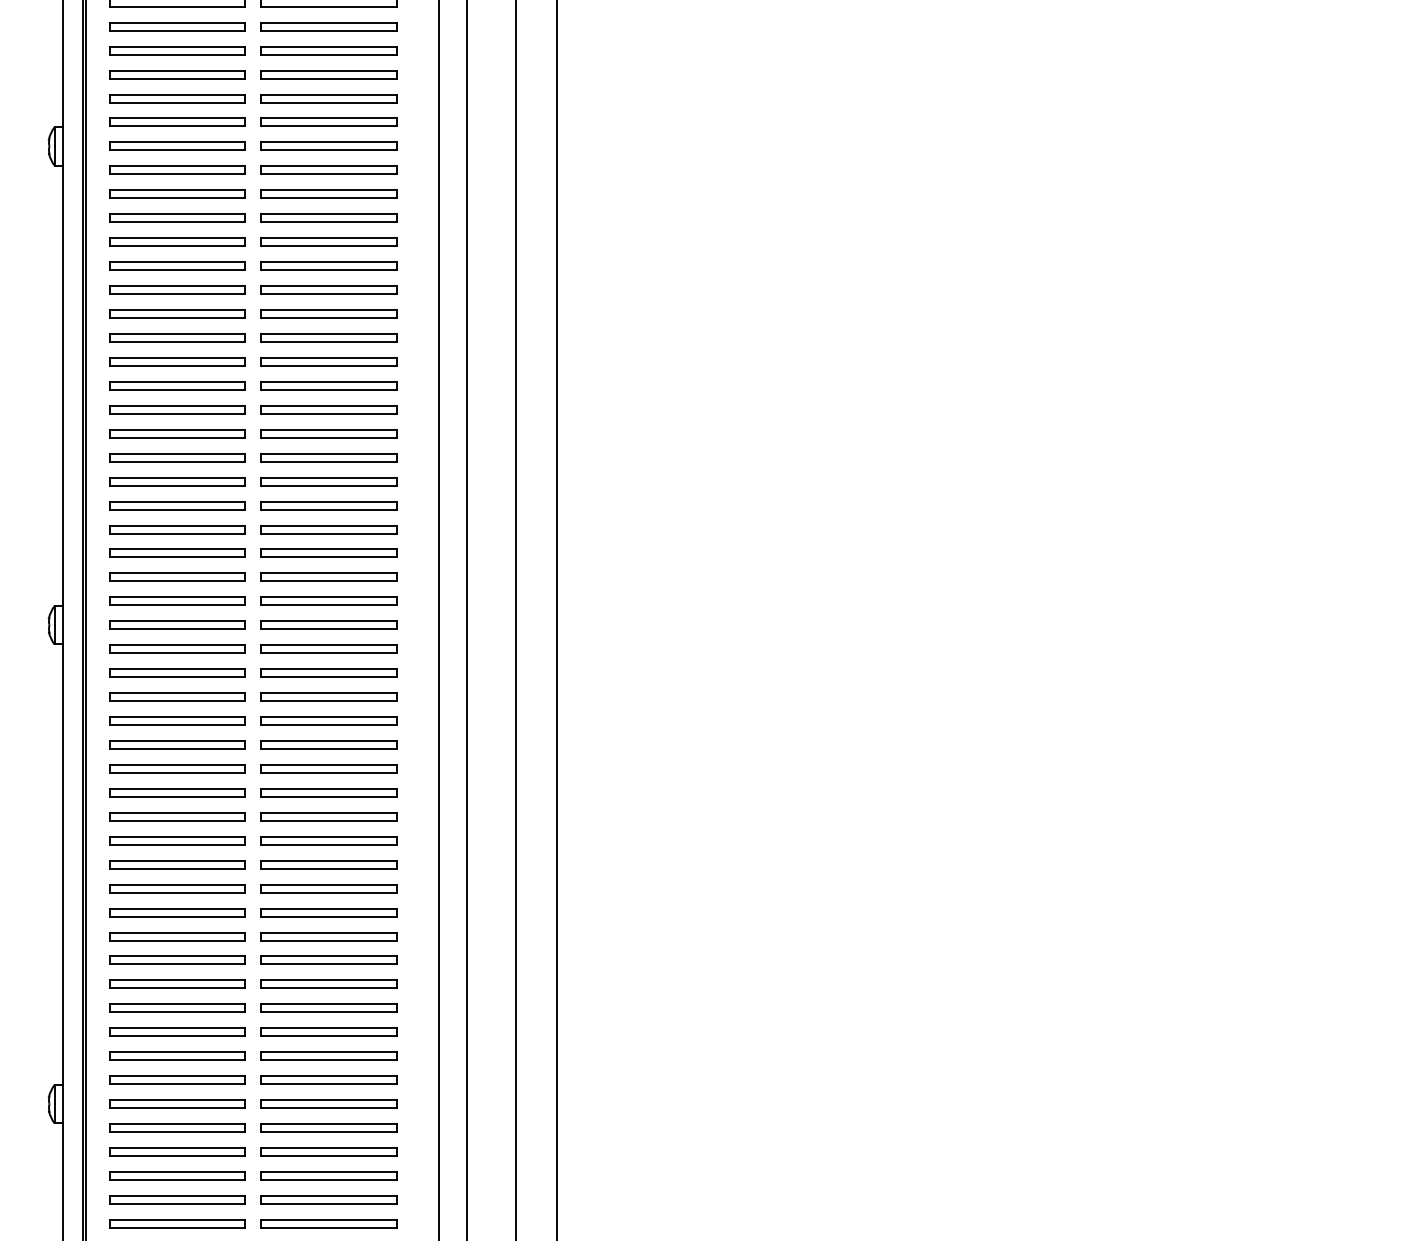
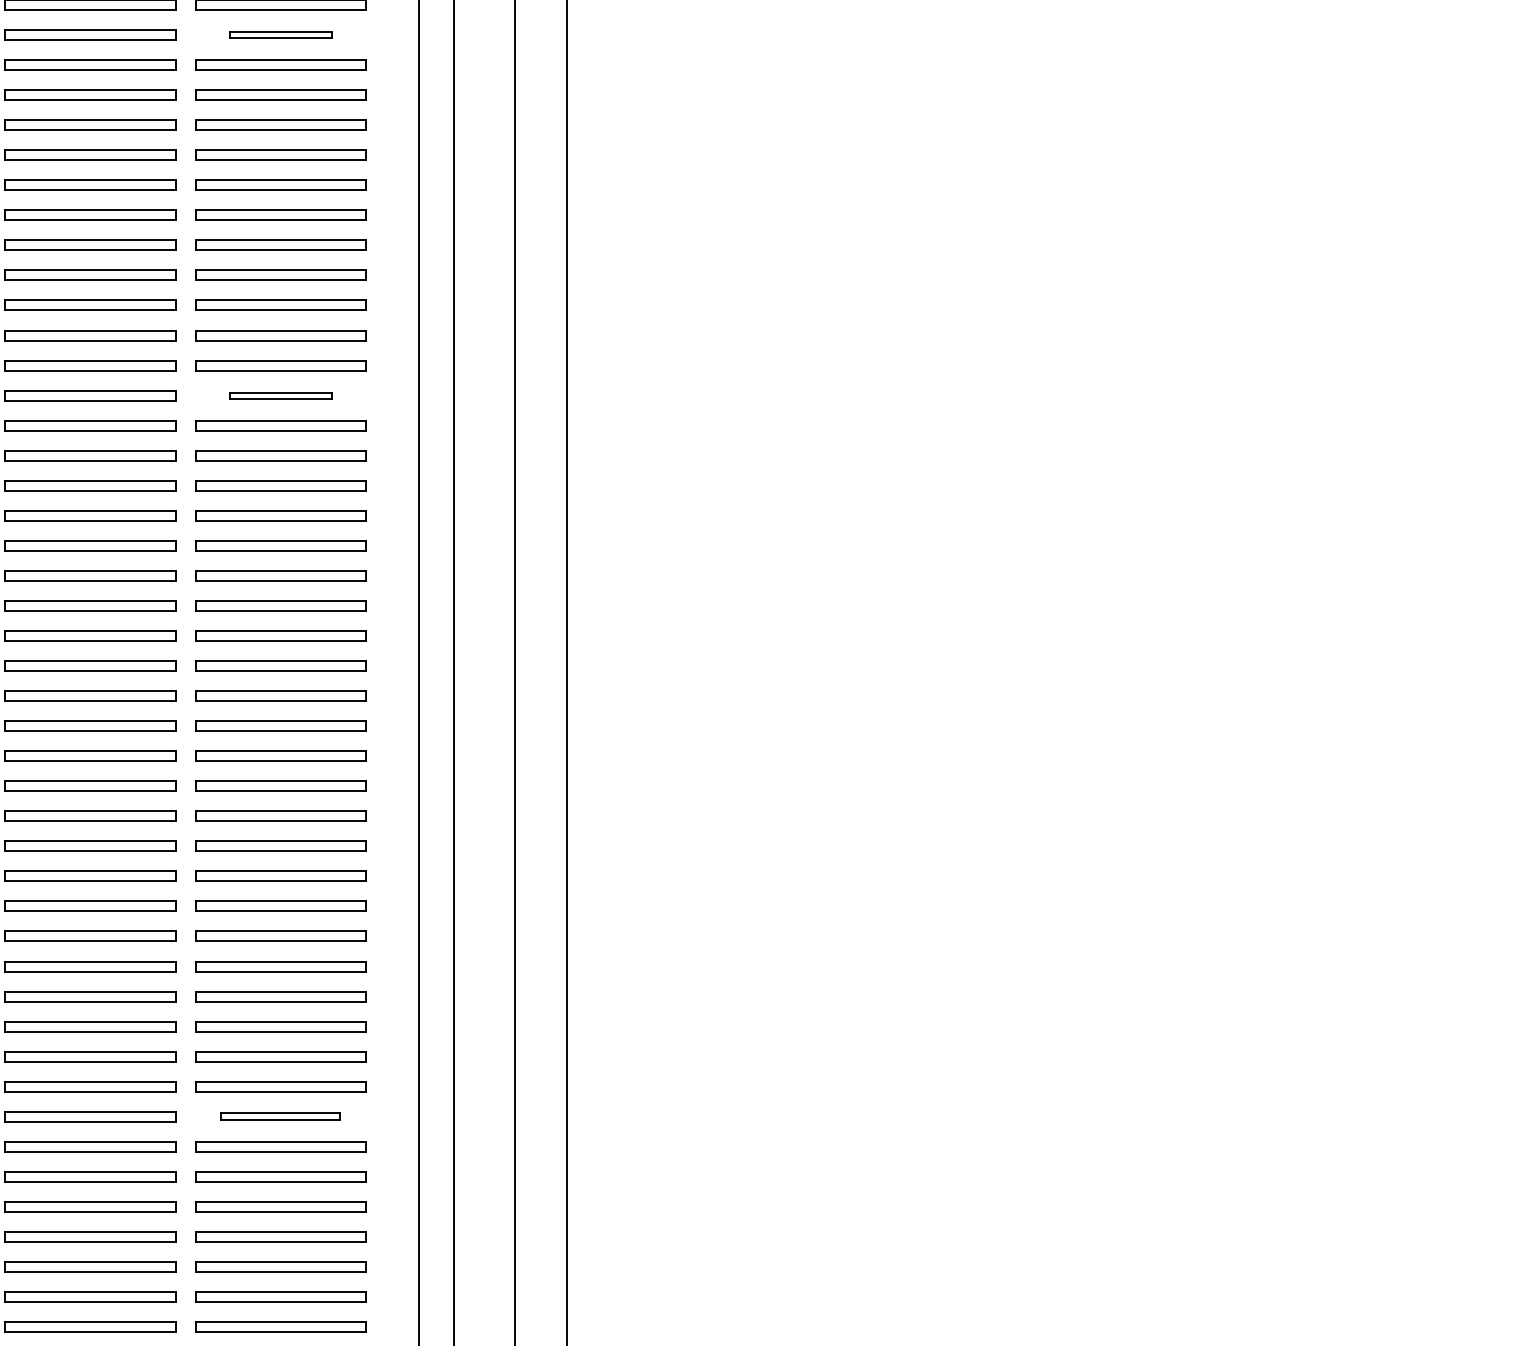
part: (328, 98) -> (280, 34), size x0.6
part: (328, 385) -> (280, 395), size x0.6
part: (328, 959) -> (280, 1115), size x0.7

